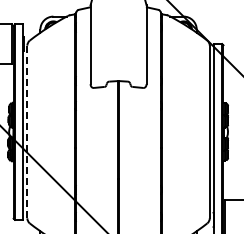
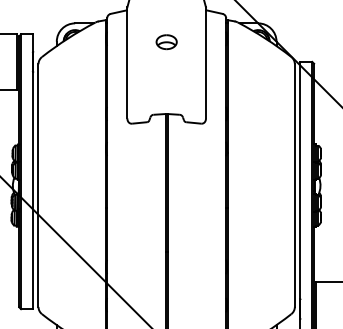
part: (118, 29) -> (166, 41), added
line: (27, 132) -> (38, 186), dashed -> solid

